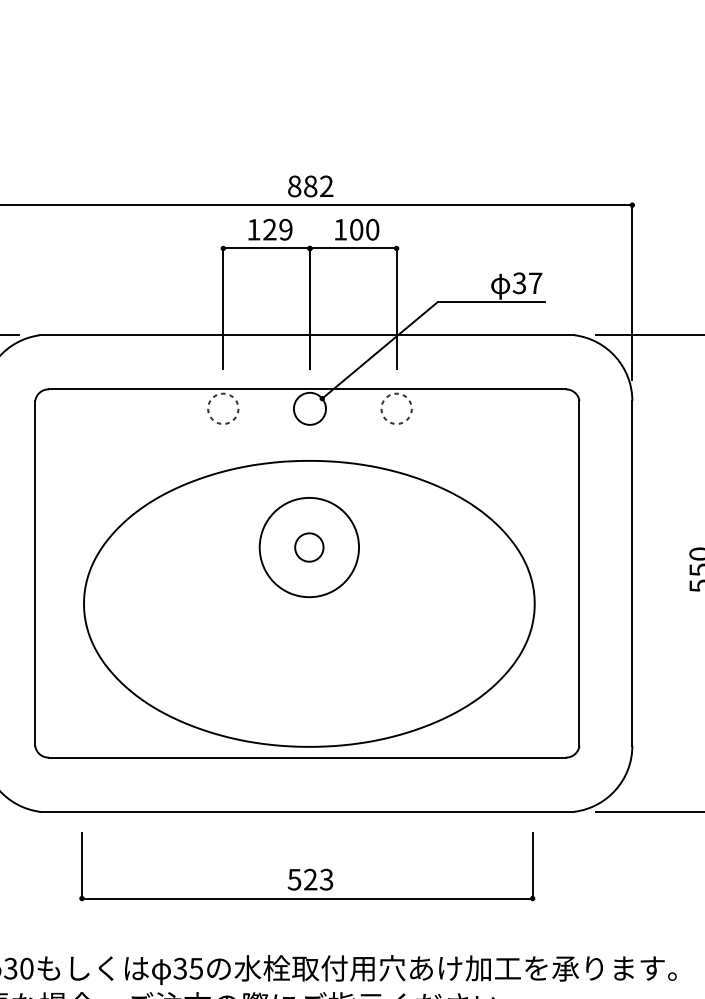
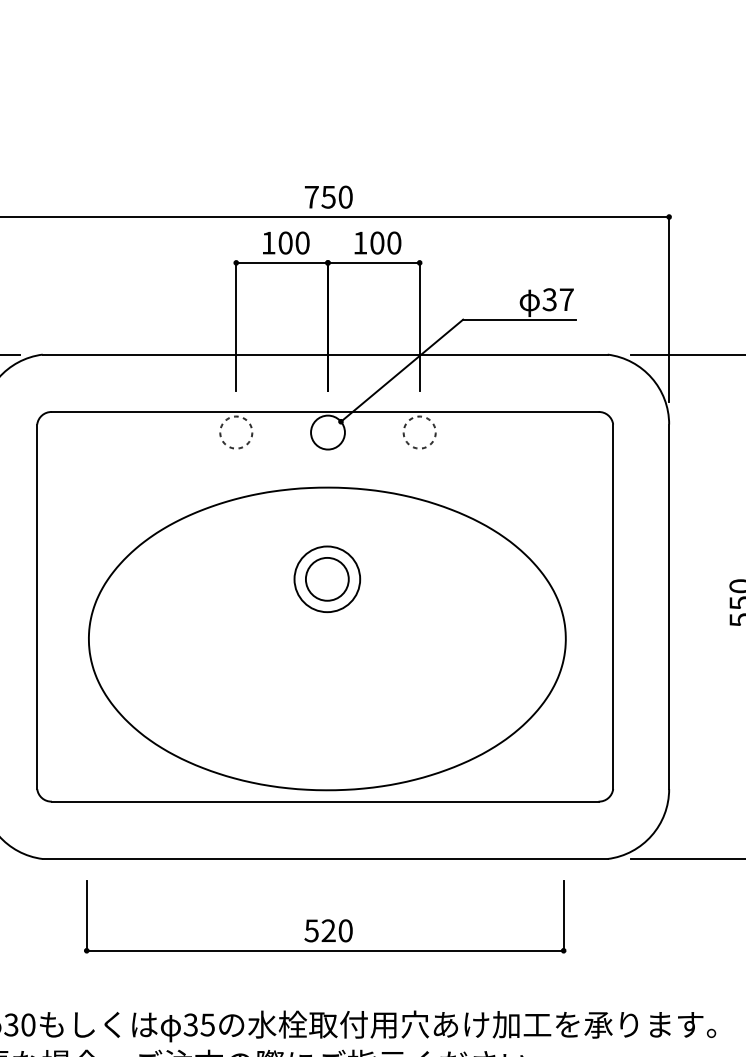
text: (310, 185) -> (328, 196), 882 -> 750
text: (277, 229) -> (293, 242), 129 -> 100
circle: (308, 546) -> (326, 578), size x1.43
circle: (309, 547) -> (327, 579), size x0.62
text: (326, 879) -> (345, 930), 523 -> 520

